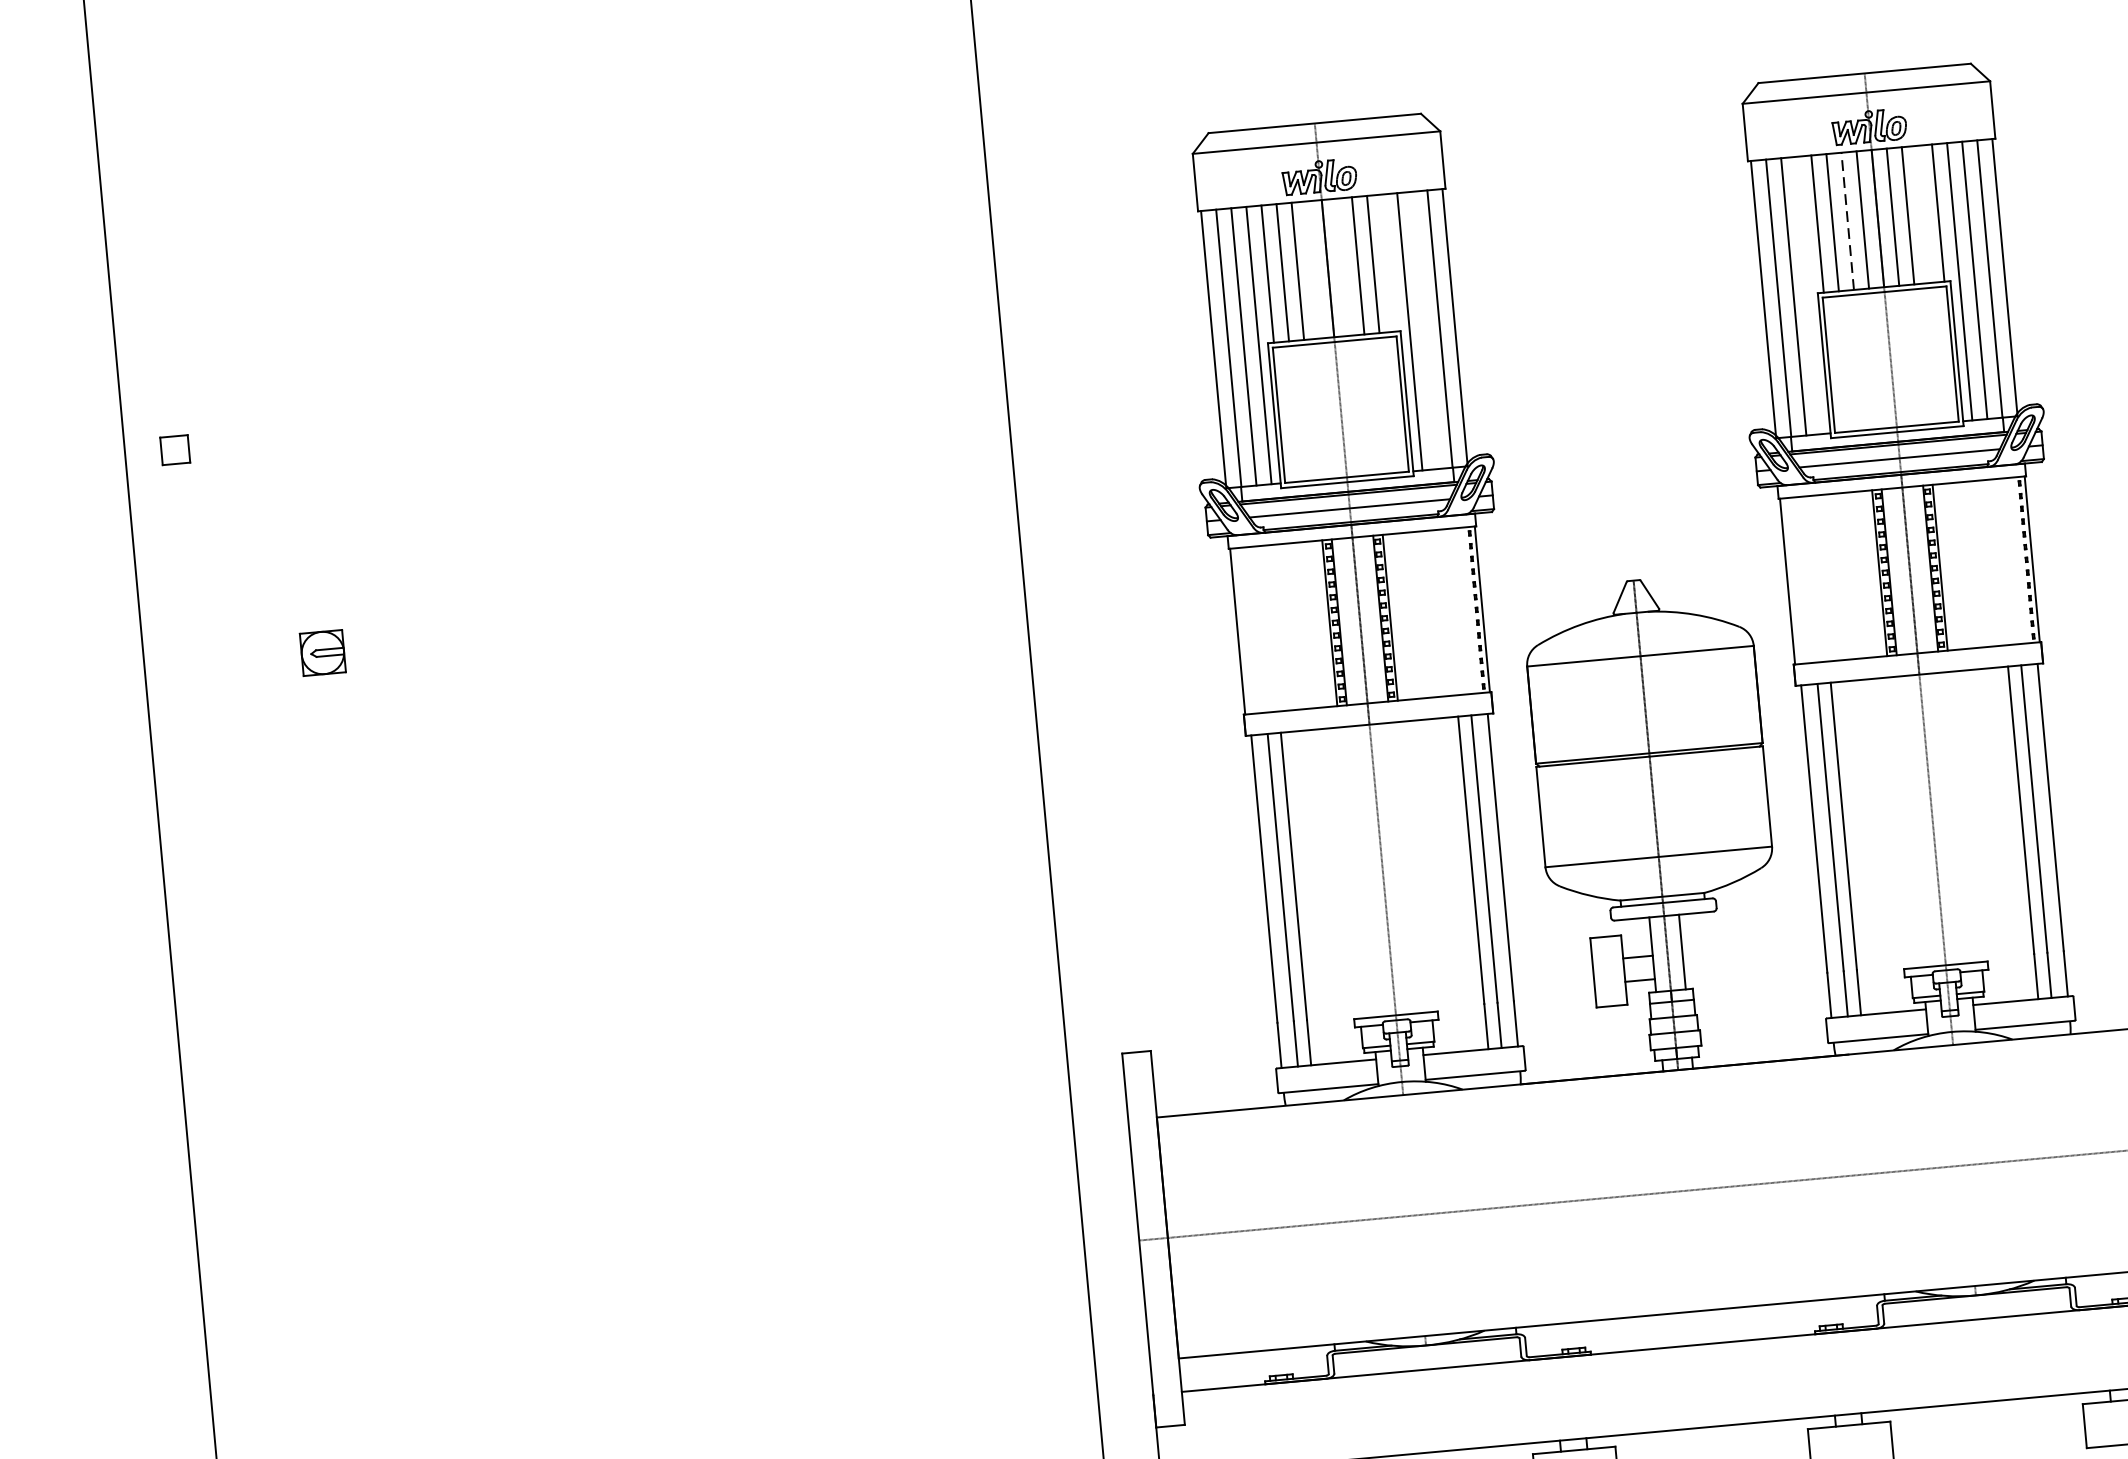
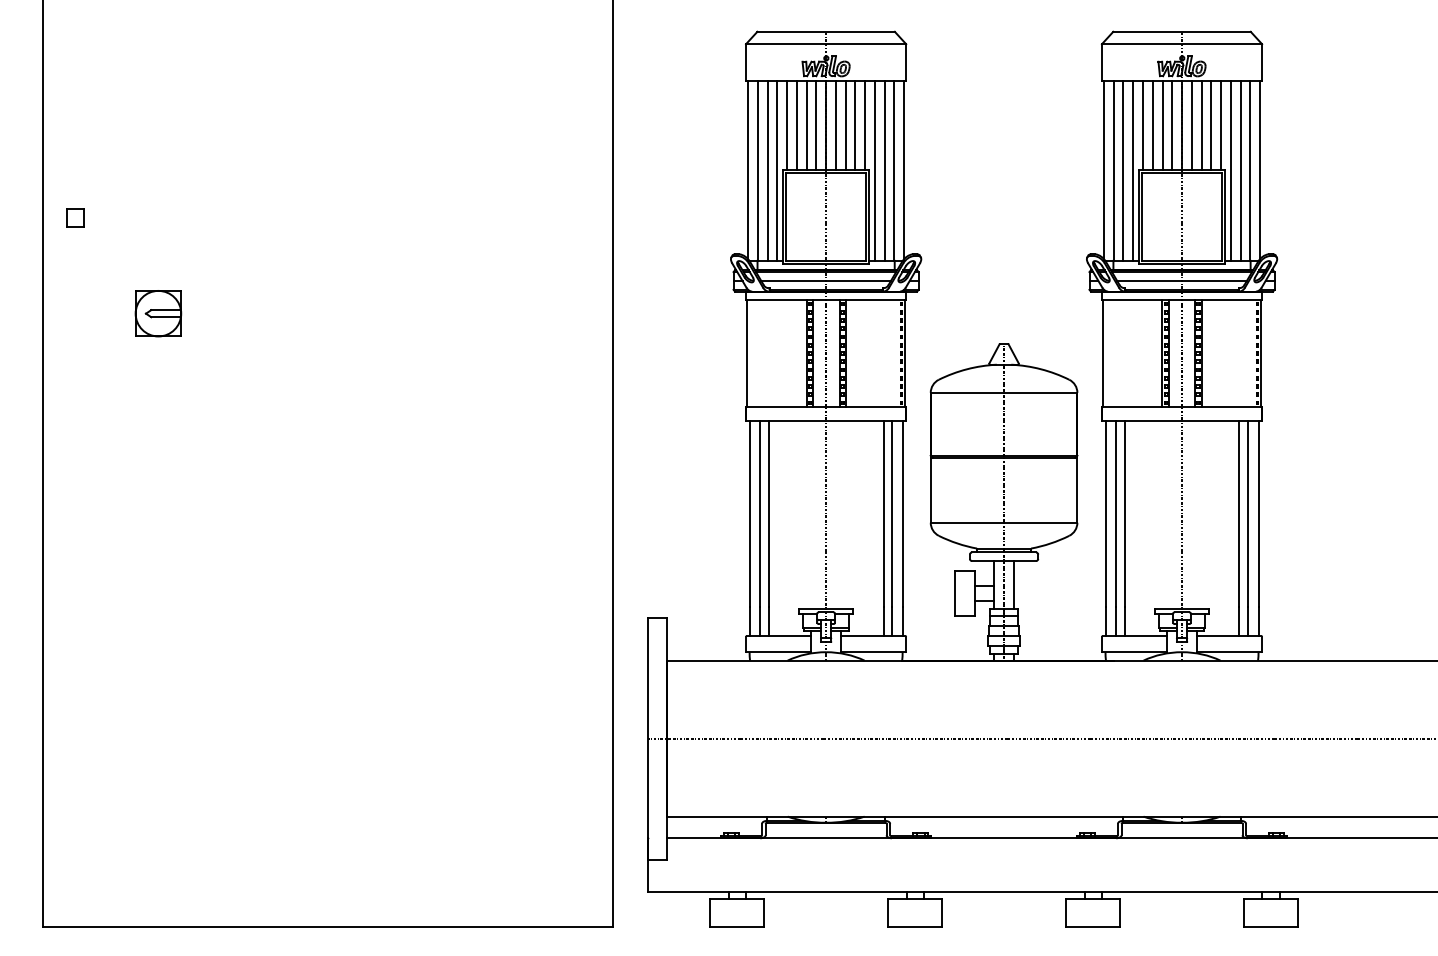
line: (1923, 214) -> (1211, 125), added
line: (1847, 220) -> (1162, 125), dashed -> solid
line: (1388, 262) -> (865, 125), added
line: (1342, 266) -> (835, 125), added
line: (1313, 269) -> (816, 125), added
line: (1809, 294) -> (1133, 170), added
line: (1424, 329) -> (884, 170), added
part: (175, 449) -> (75, 217), moved
part: (322, 652) -> (158, 313), size x1.67

